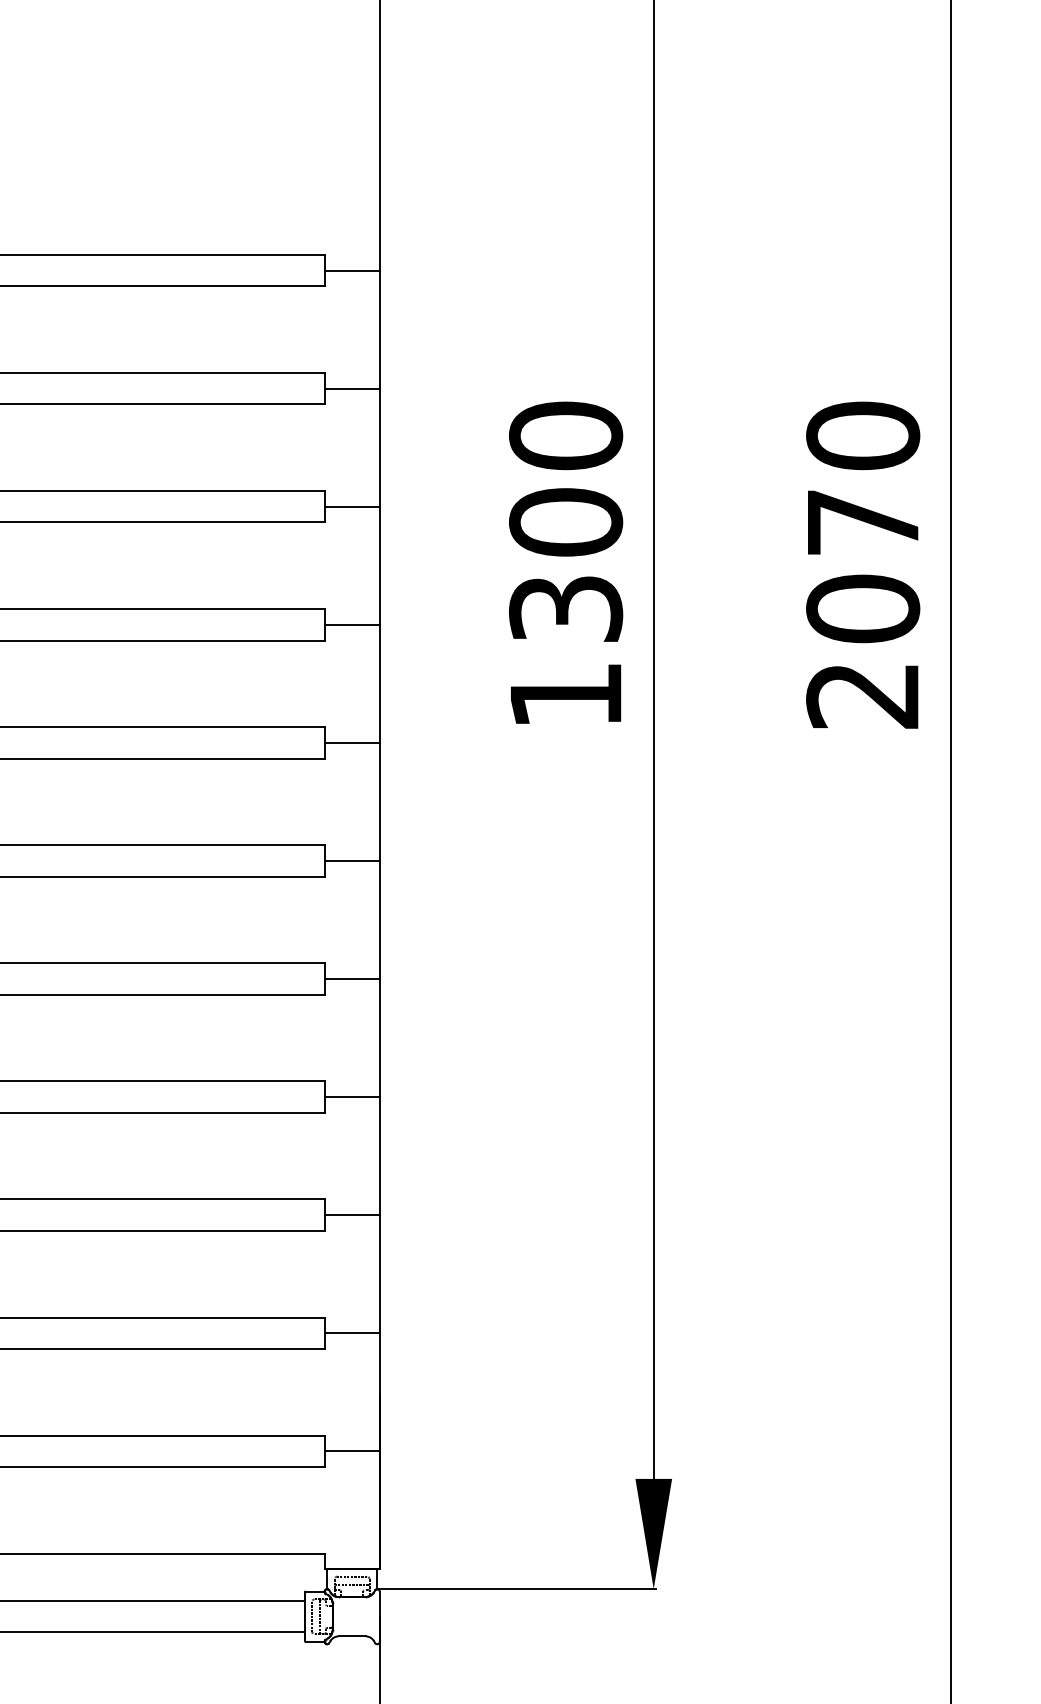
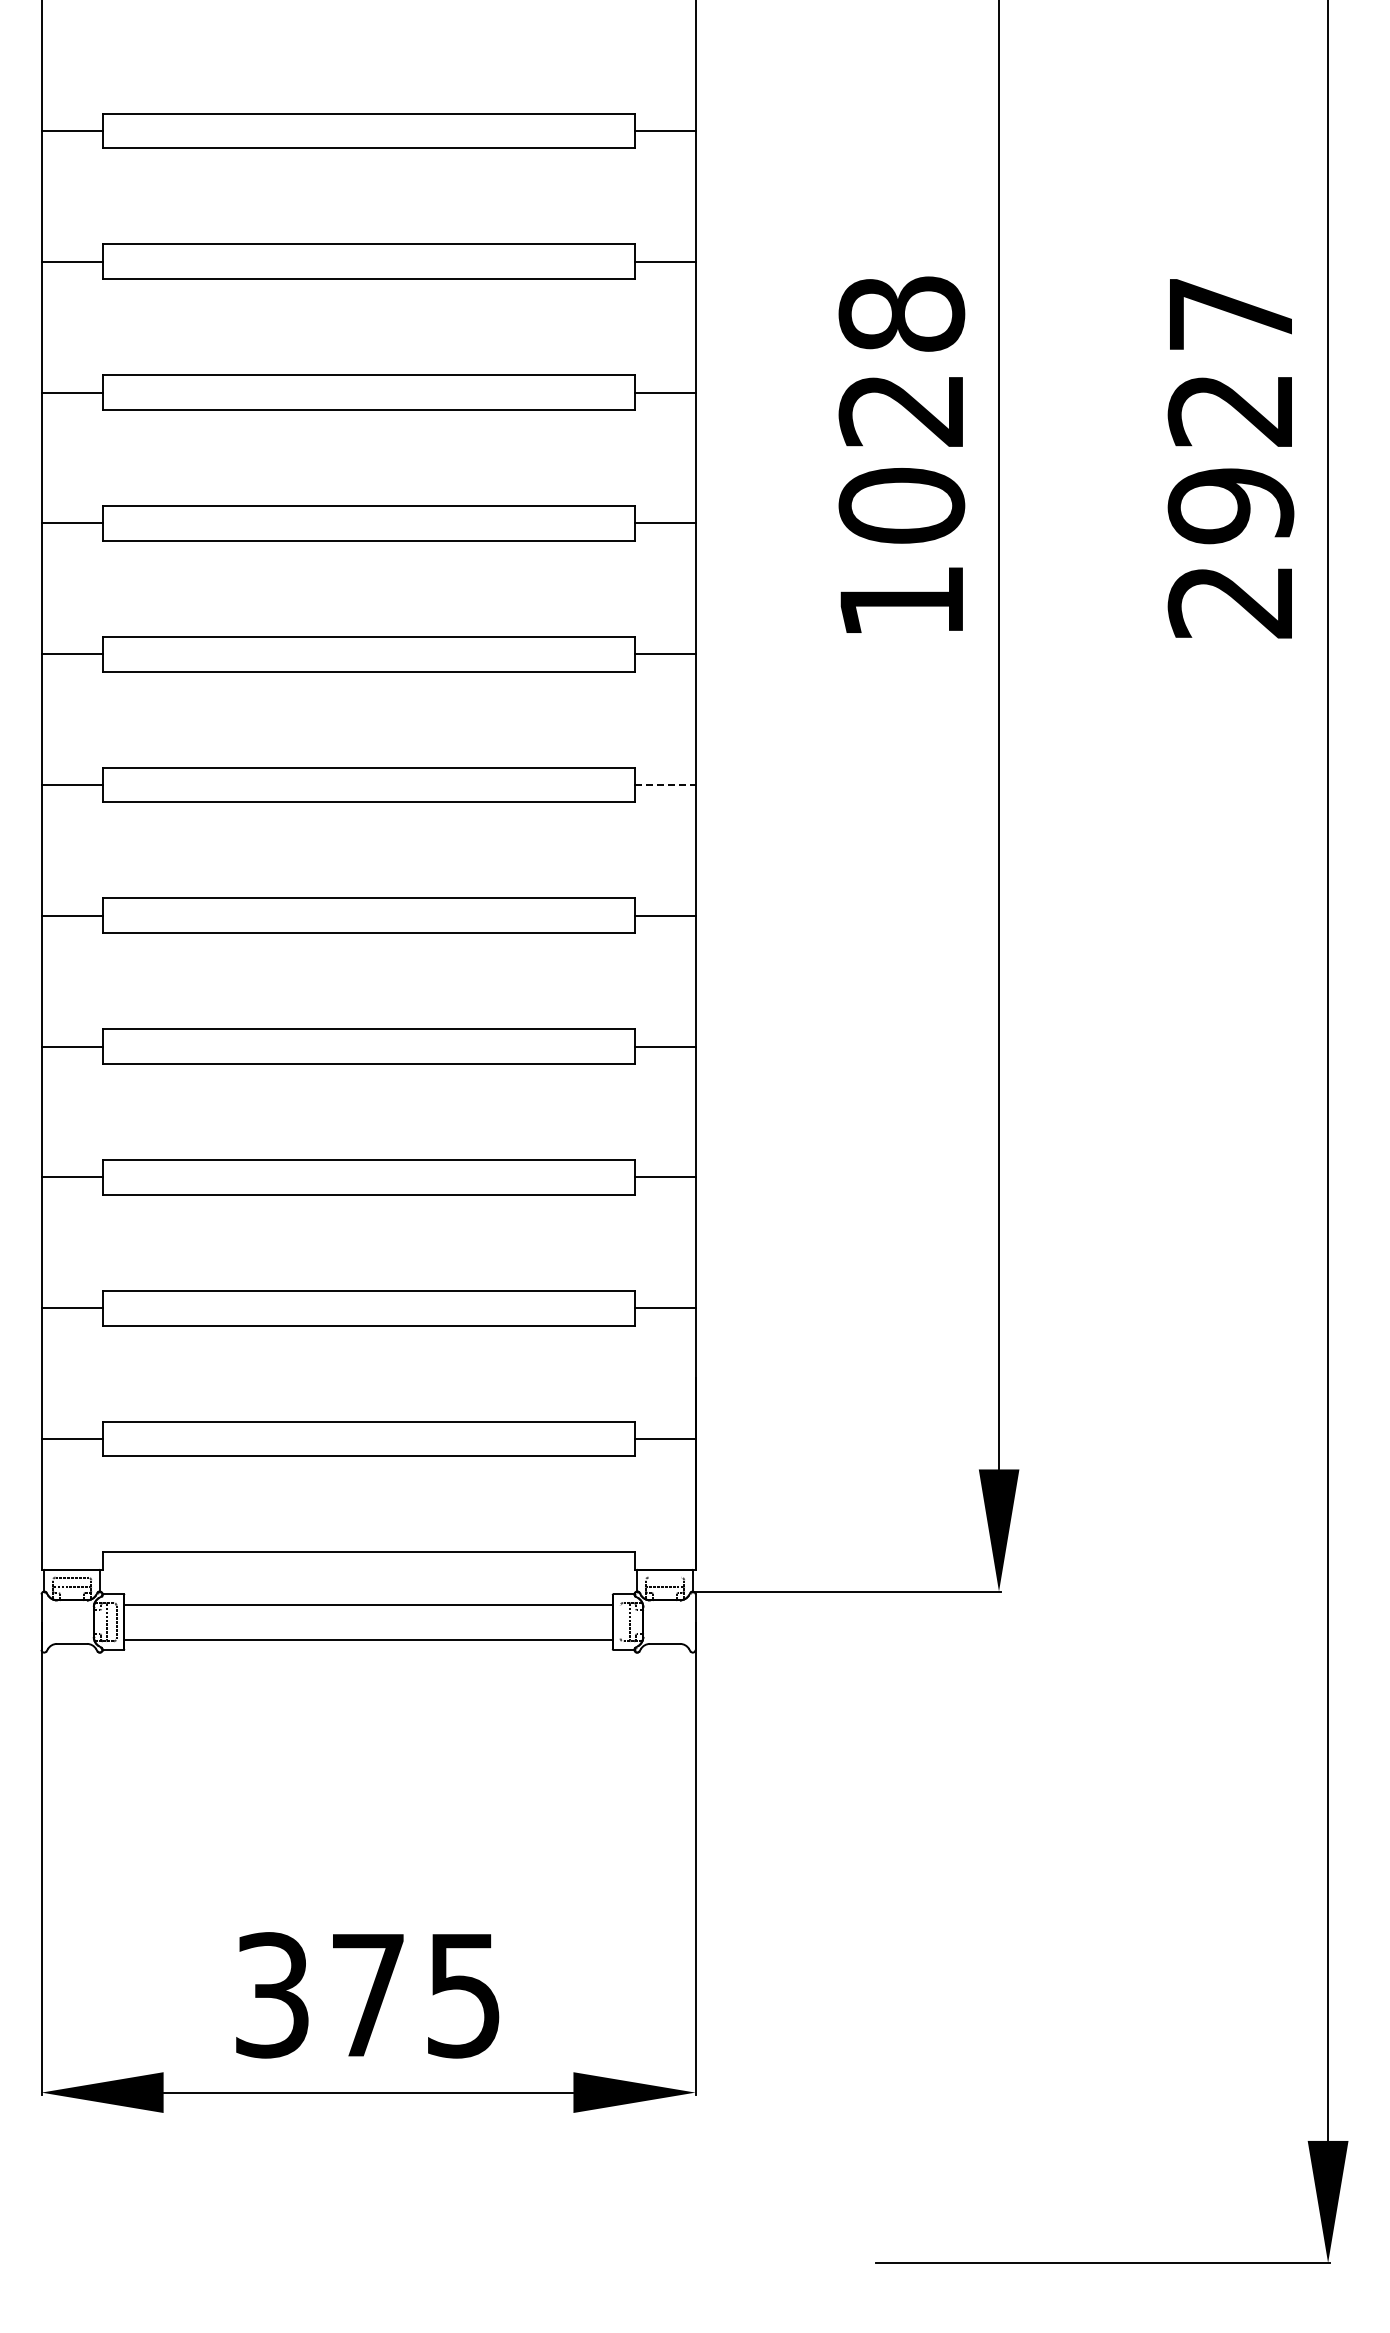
text: (565, 521) -> (901, 409), 1300 -> 1028
text: (862, 522) -> (1230, 410), 2070 -> 2927
line: (352, 860) -> (665, 784), solid -> dashed
line: (351, 1576) -> (664, 1577), removed
line: (311, 1616) -> (620, 1621), removed

